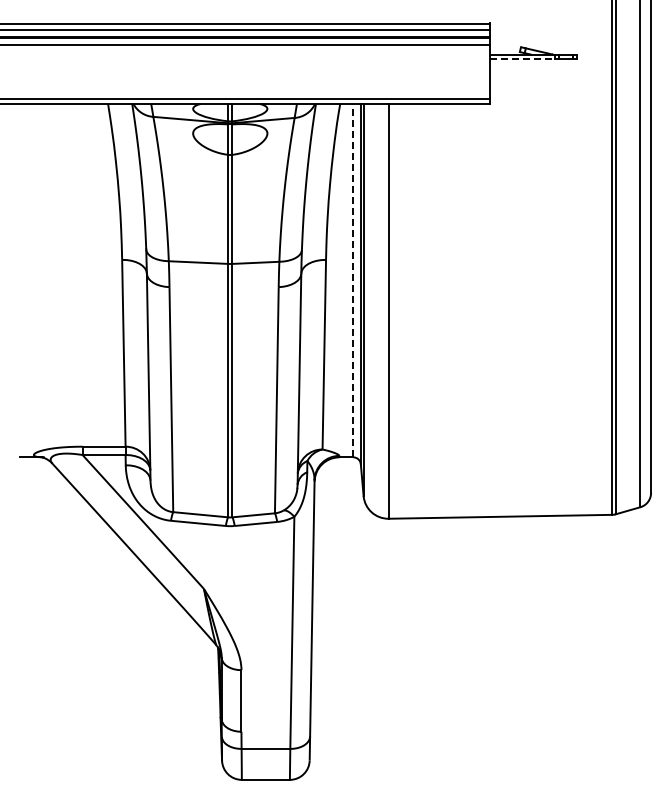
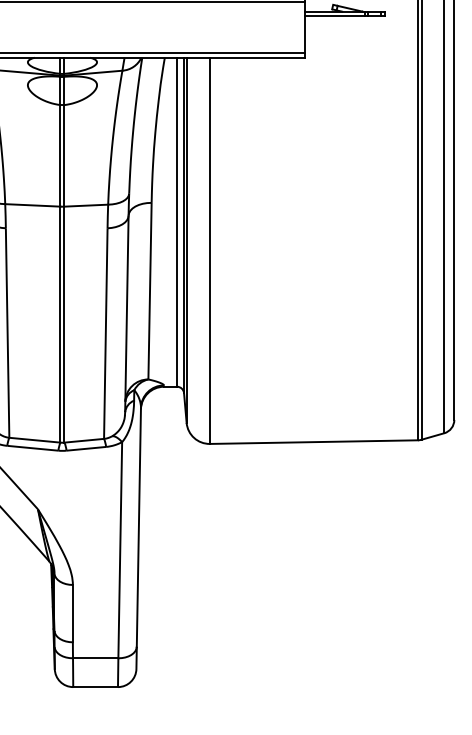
line: (522, 59) -> (334, 16), dashed -> solid
line: (353, 280) -> (177, 222), dashed -> solid

